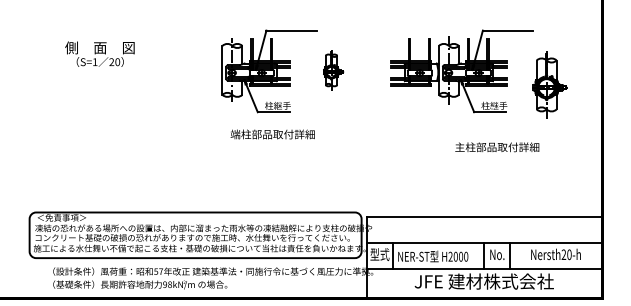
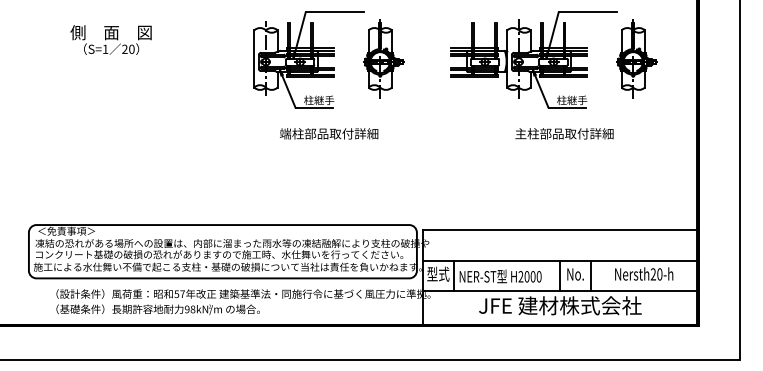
part: (332, 70) -> (383, 58), size x1.67
part: (549, 84) -> (636, 58), moved
text: (273, 134) -> (329, 133), moved
text: (497, 147) -> (564, 133), moved

